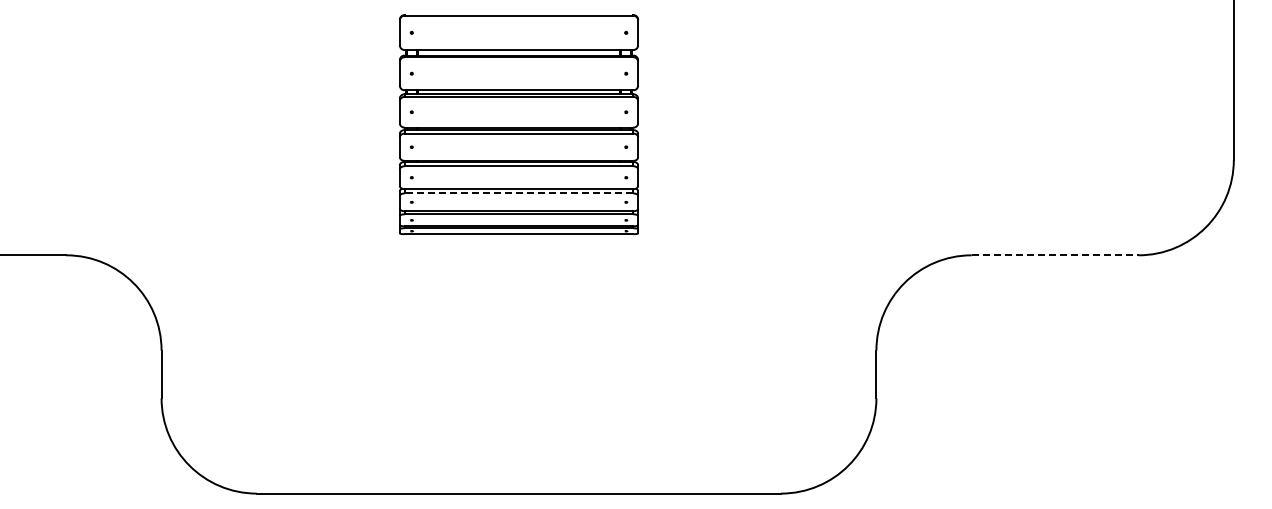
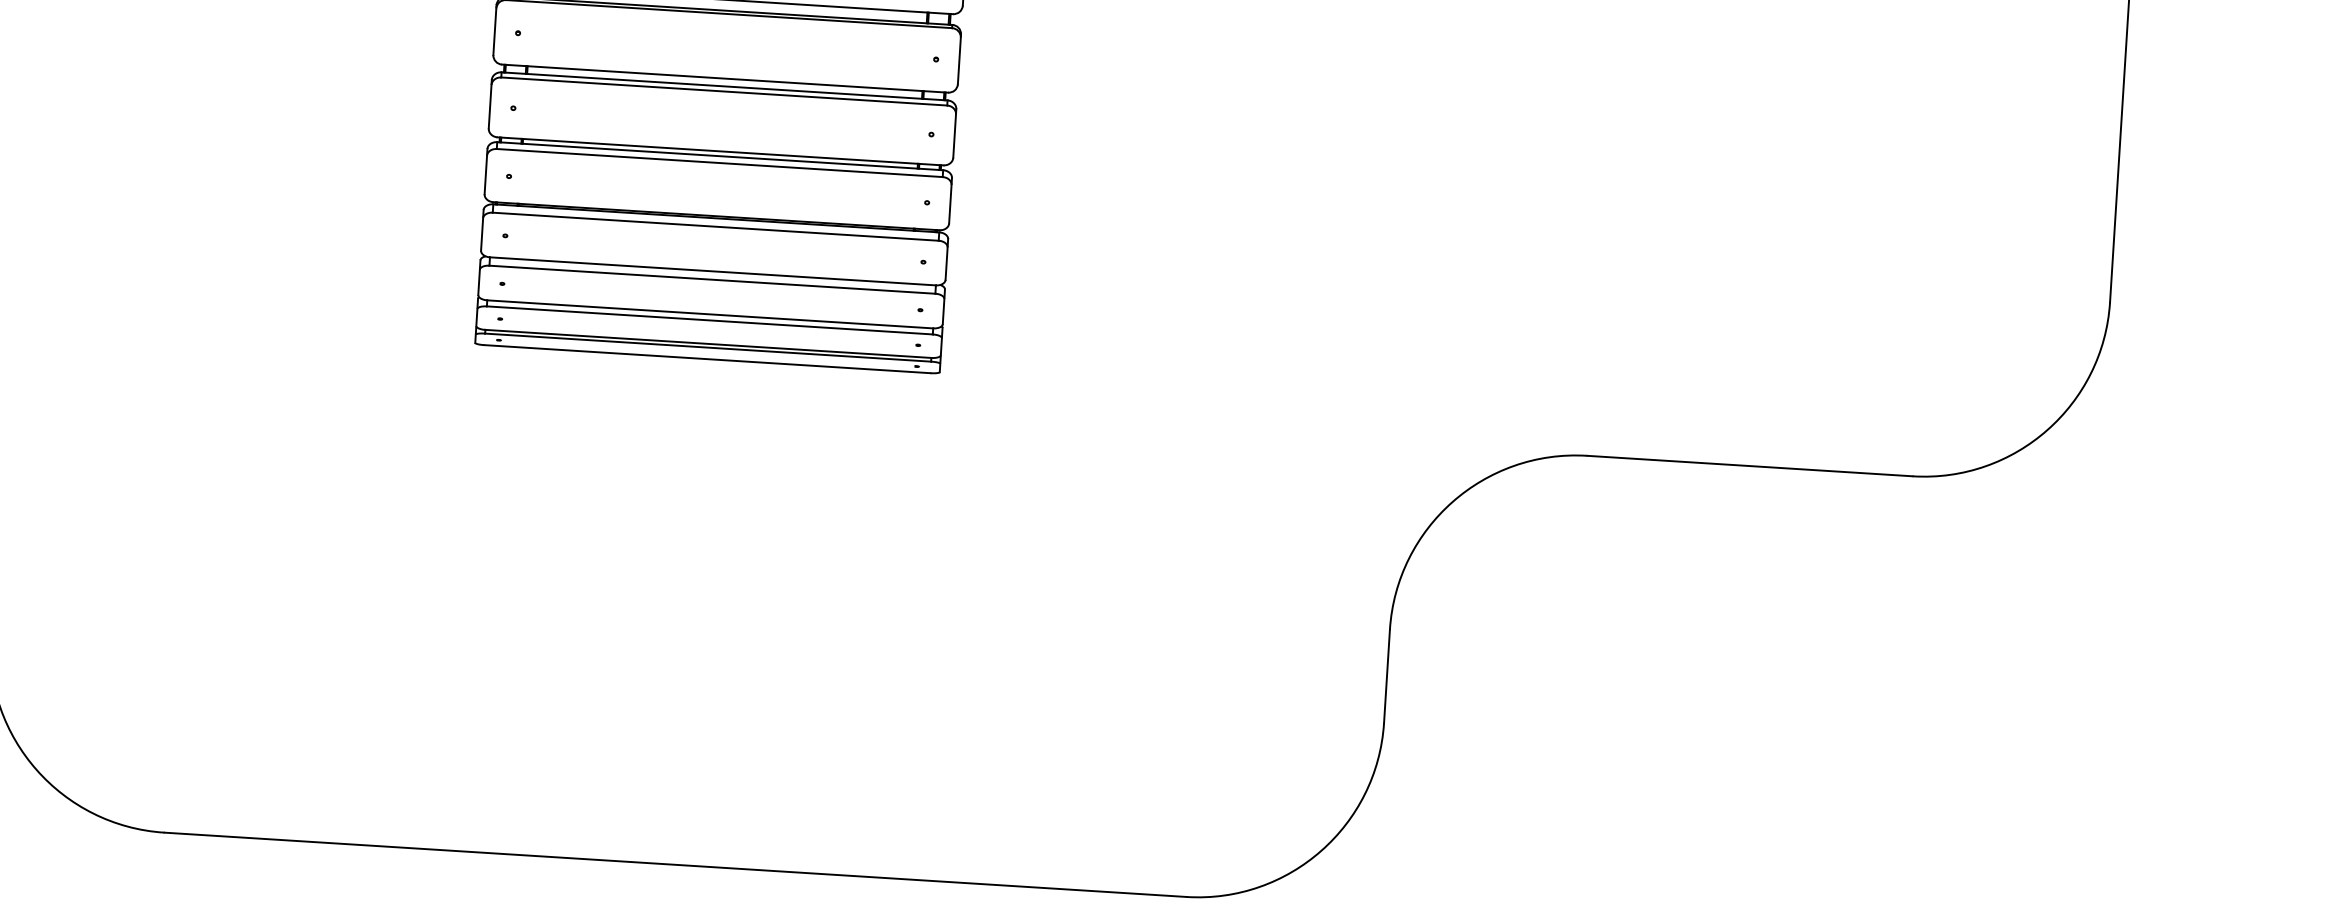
line: (518, 193) -> (711, 279), dashed -> solid
line: (1055, 255) -> (1750, 466), dashed -> solid

